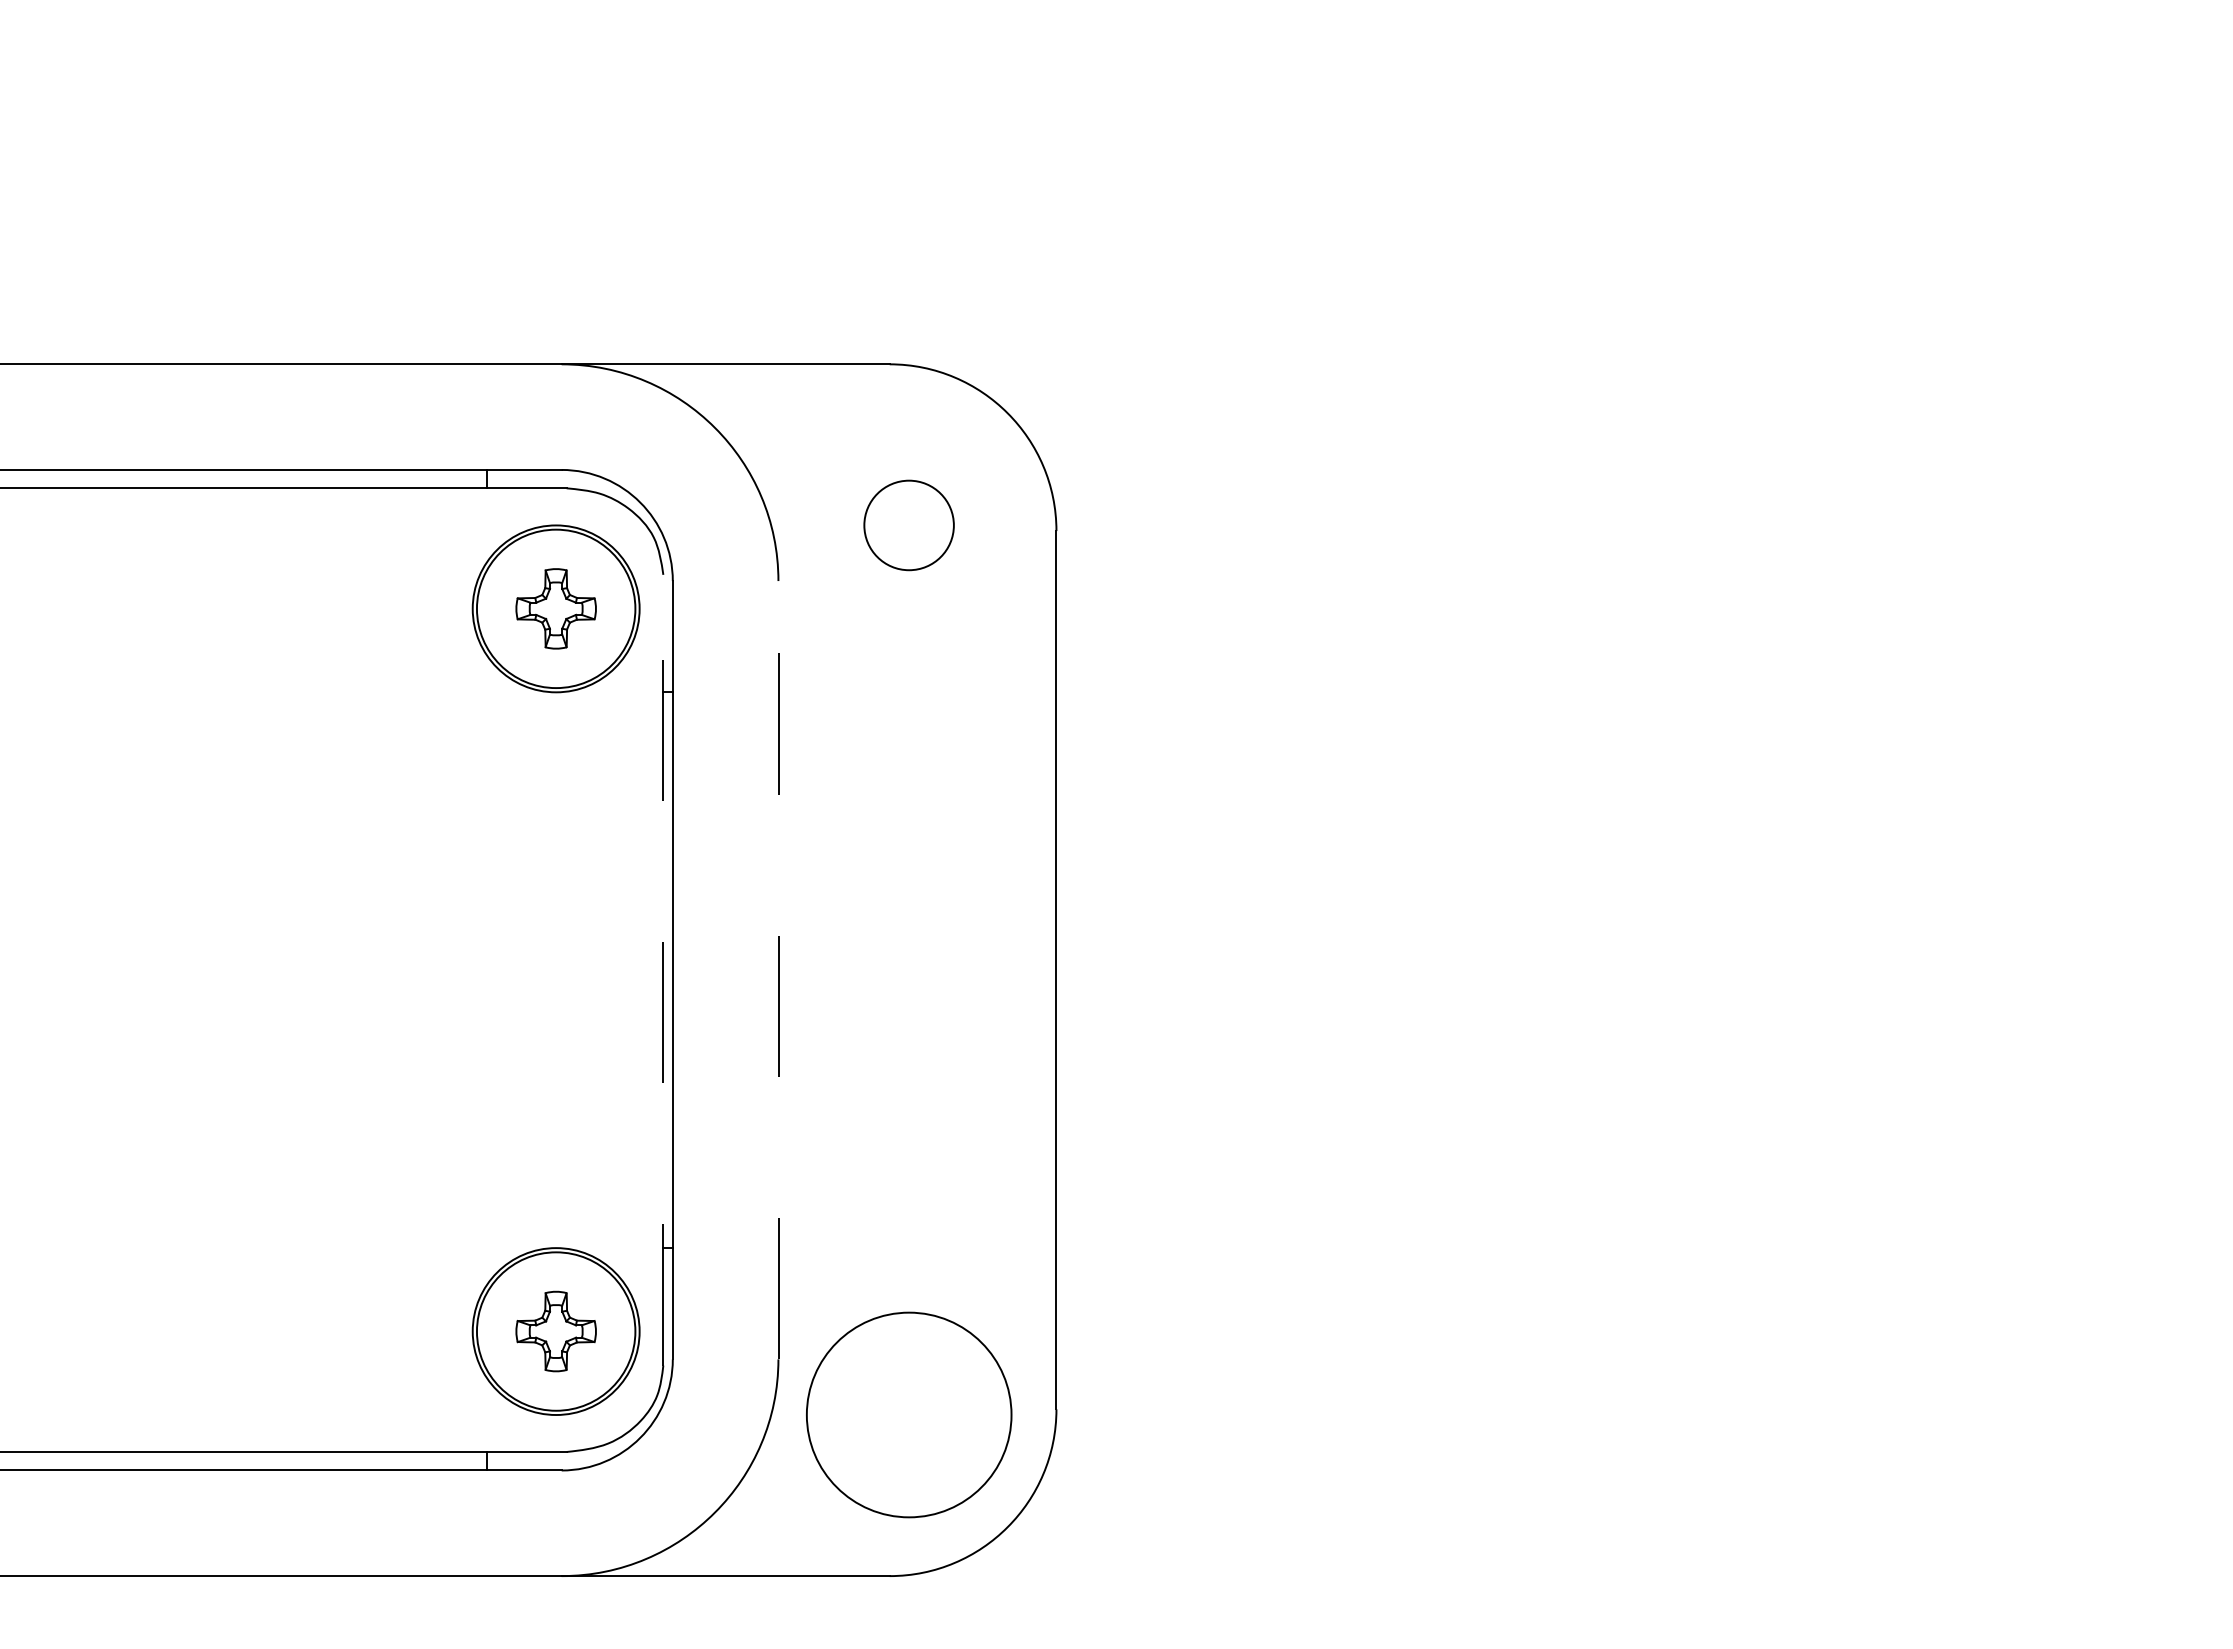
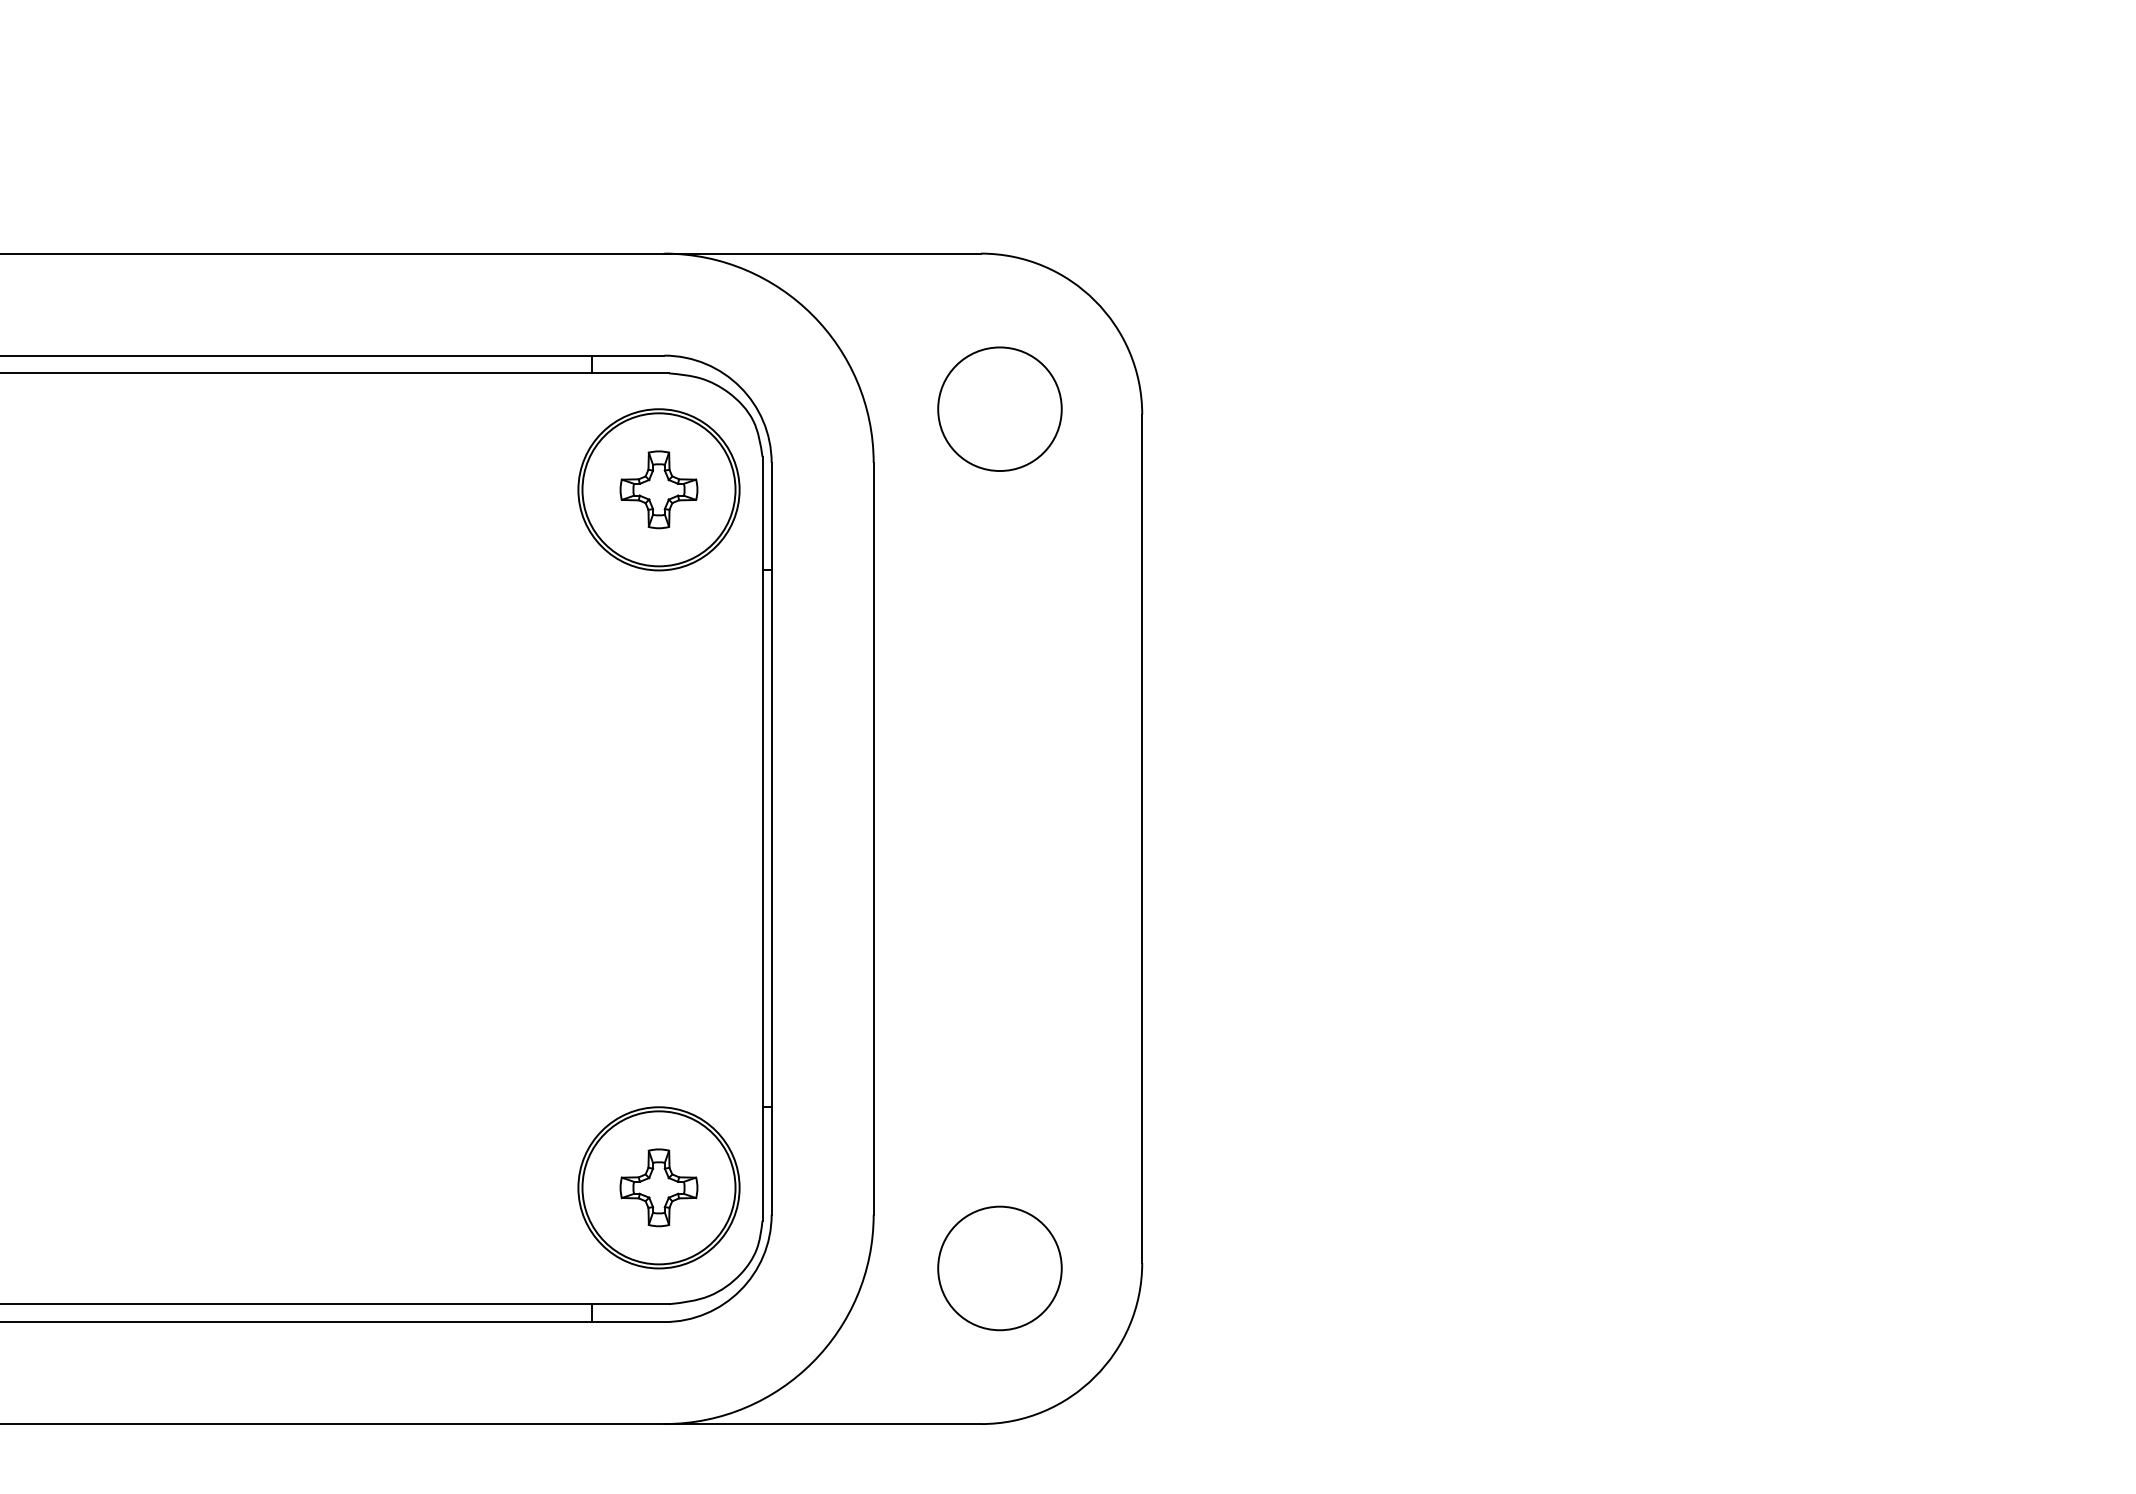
circle: (908, 525) -> (999, 409), size x1.43
line: (663, 969) -> (762, 838), dashed -> solid
line: (778, 969) -> (873, 838), dashed -> solid
circle: (909, 1414) -> (1000, 1267), size x0.62

